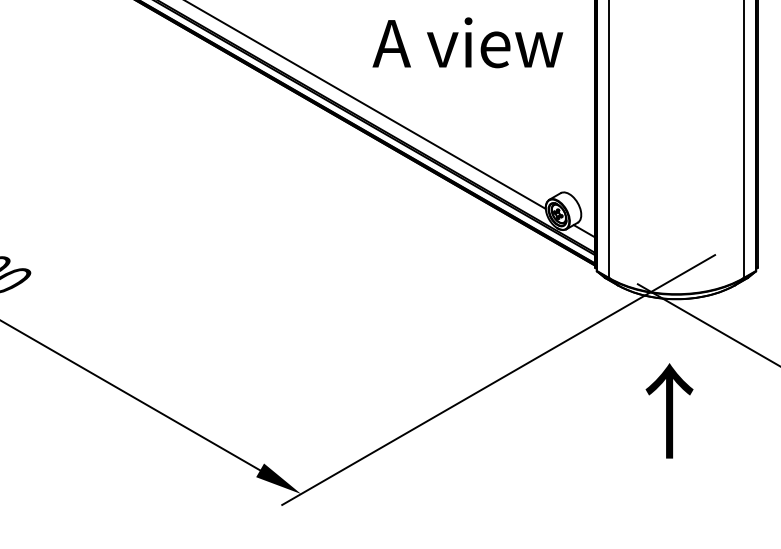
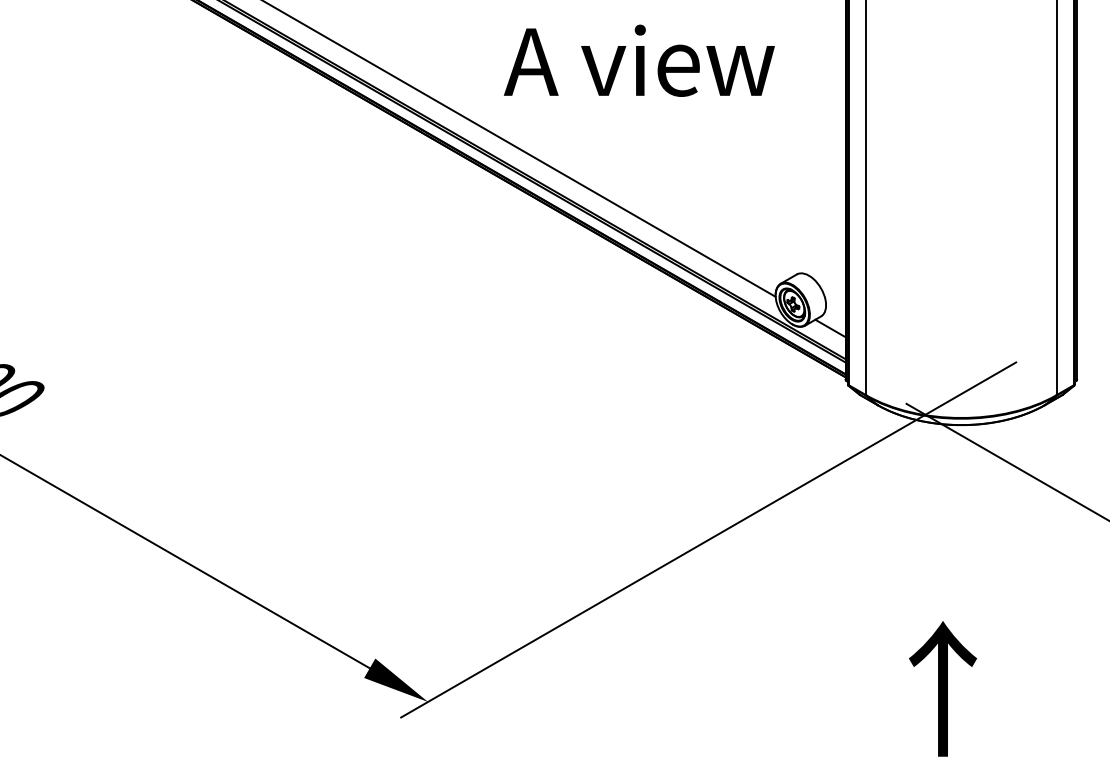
text: (467, 42) -> (638, 60), moved
text: (669, 410) -> (942, 688), moved

